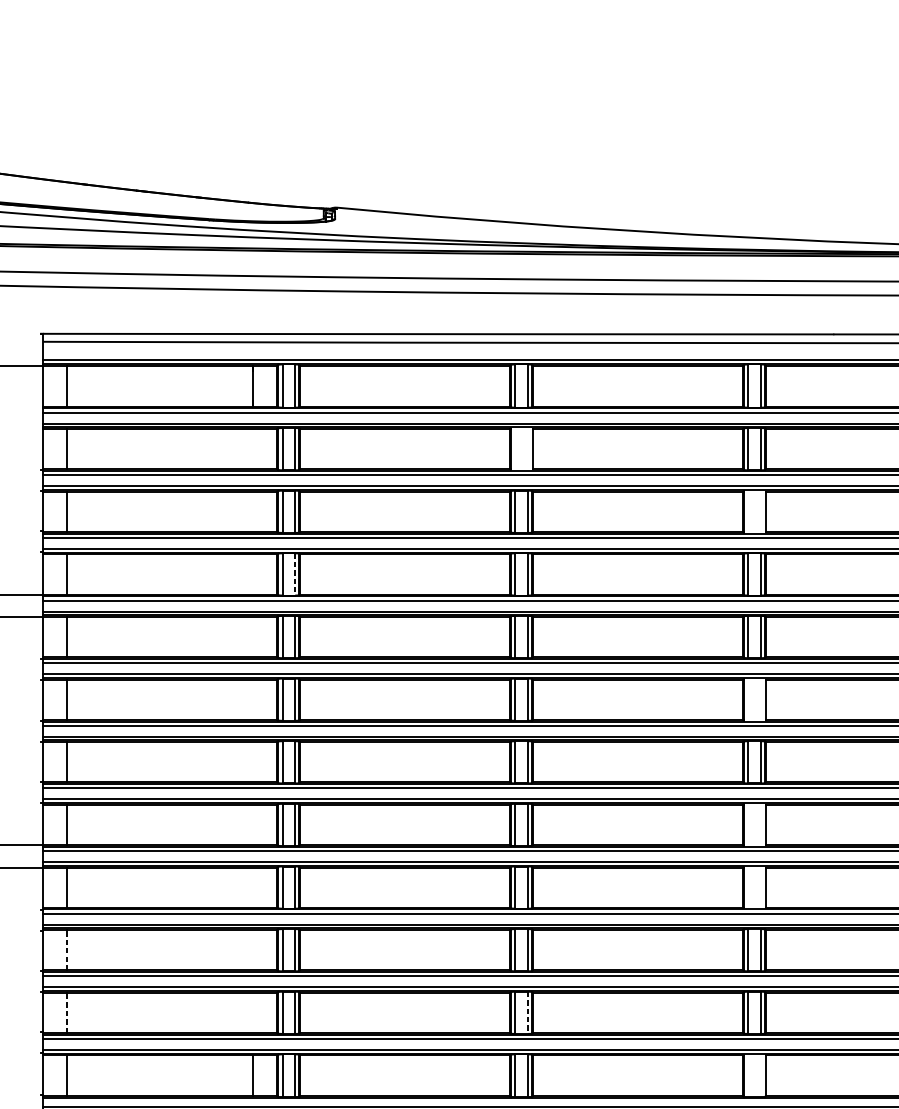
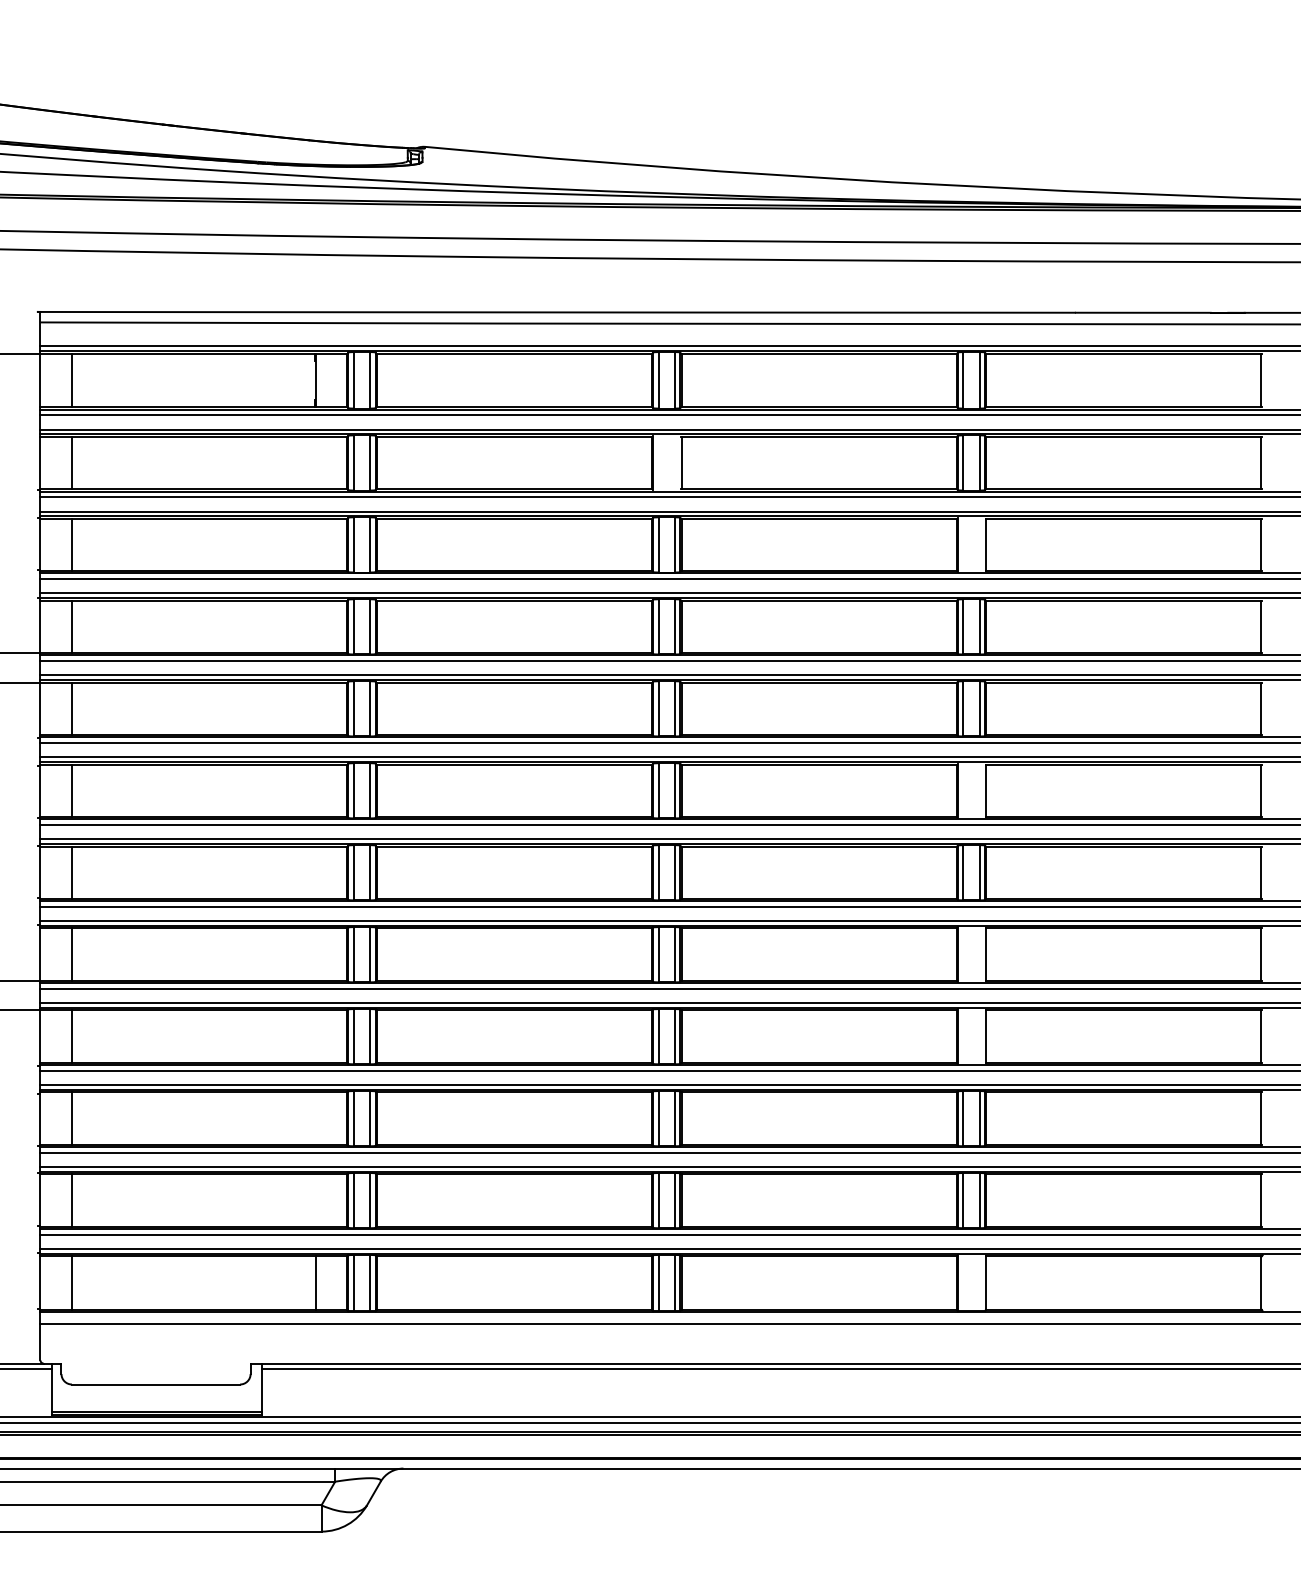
line: (295, 574) -> (370, 626), dashed -> solid
line: (66, 950) -> (71, 1118), dashed -> solid
line: (66, 1012) -> (71, 1200), dashed -> solid
line: (528, 1012) -> (675, 1200), dashed -> solid

